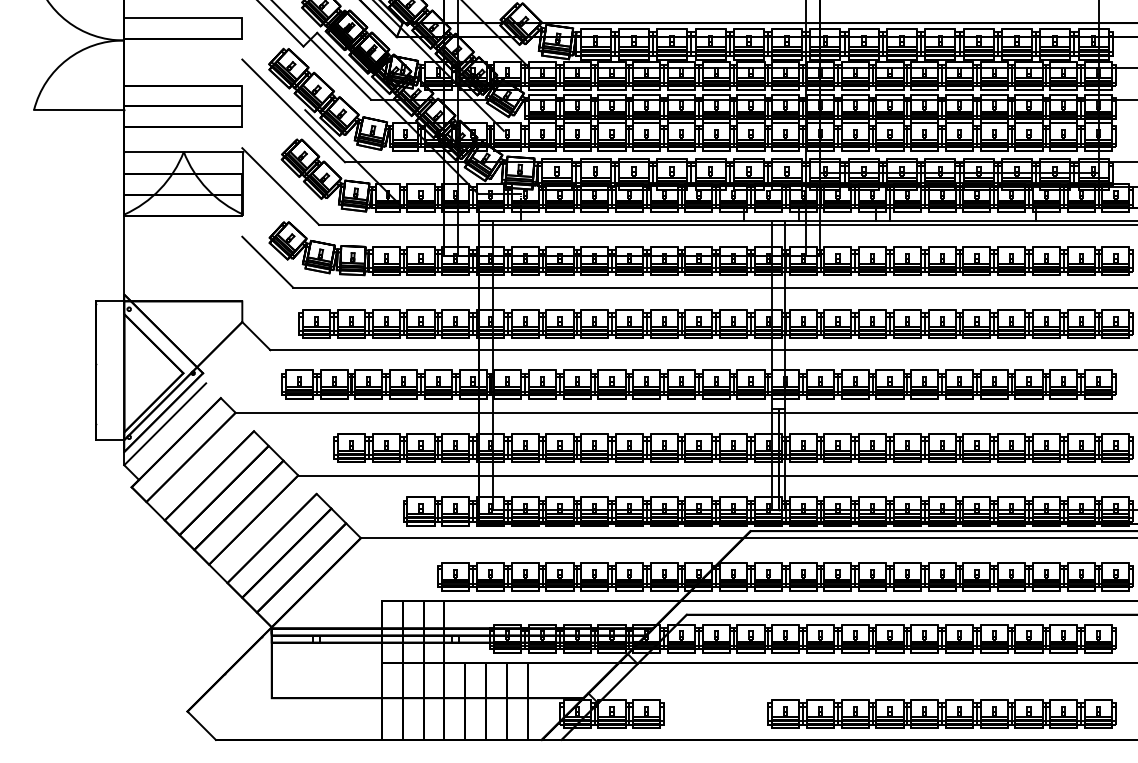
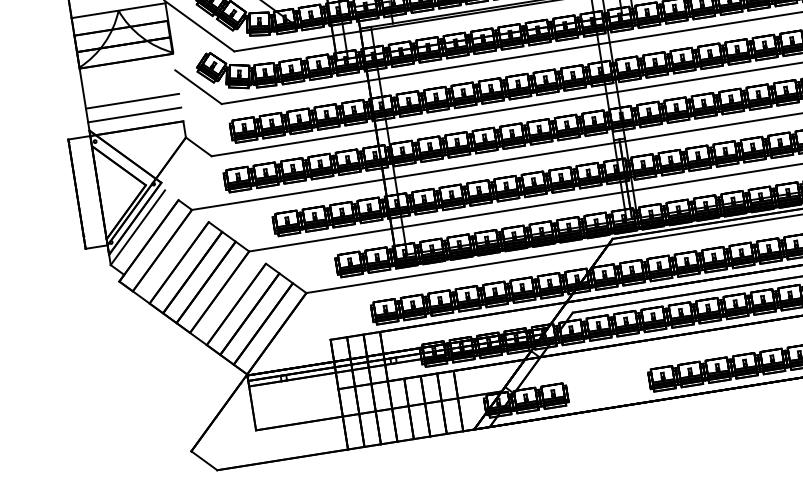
line: (183, 266) -> (132, 101), added
line: (183, 284) -> (134, 115), added

